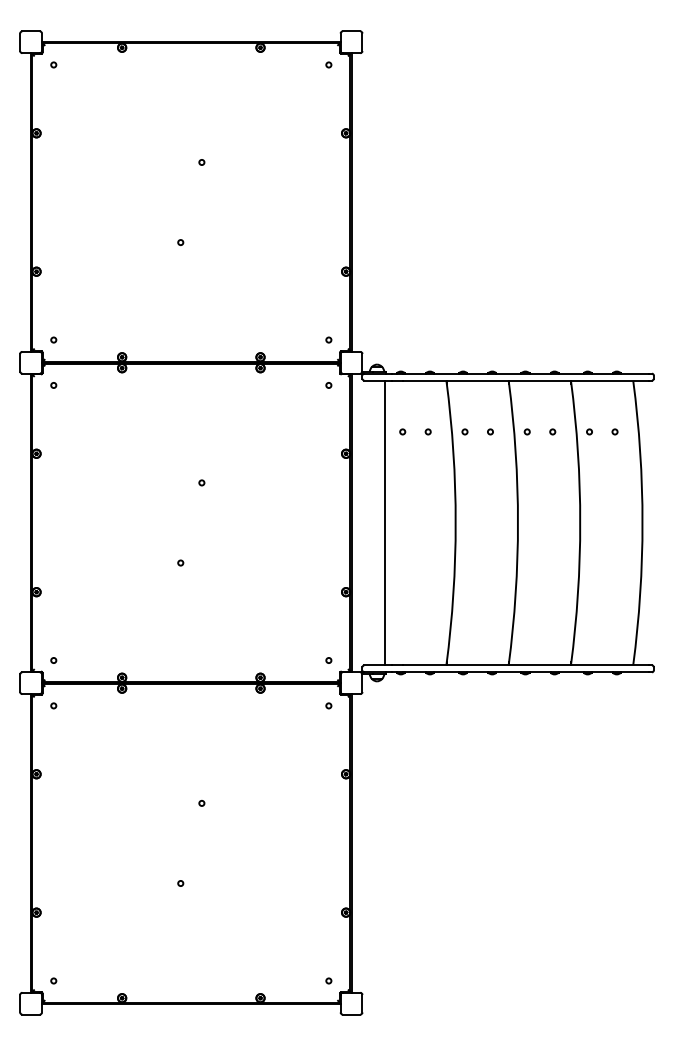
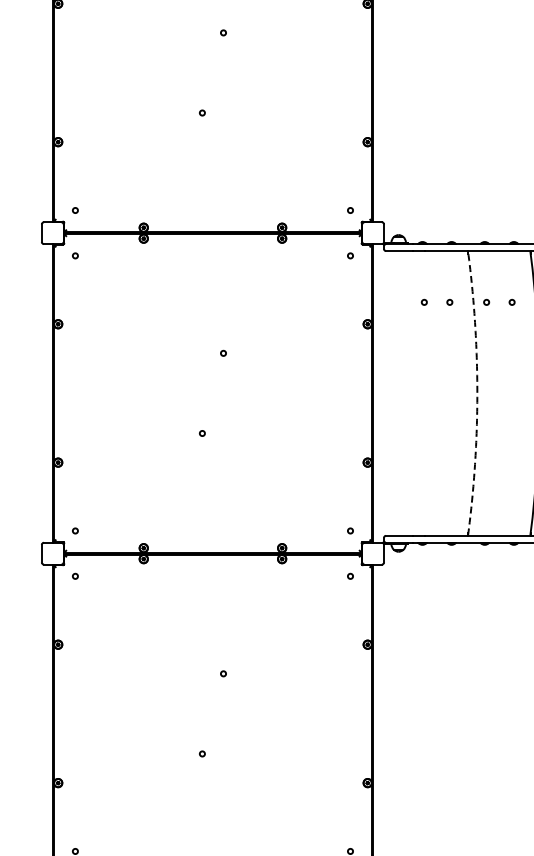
line: (384, 522) -> (406, 392), removed
arc: (455, 522) -> (477, 392), solid -> dashed

